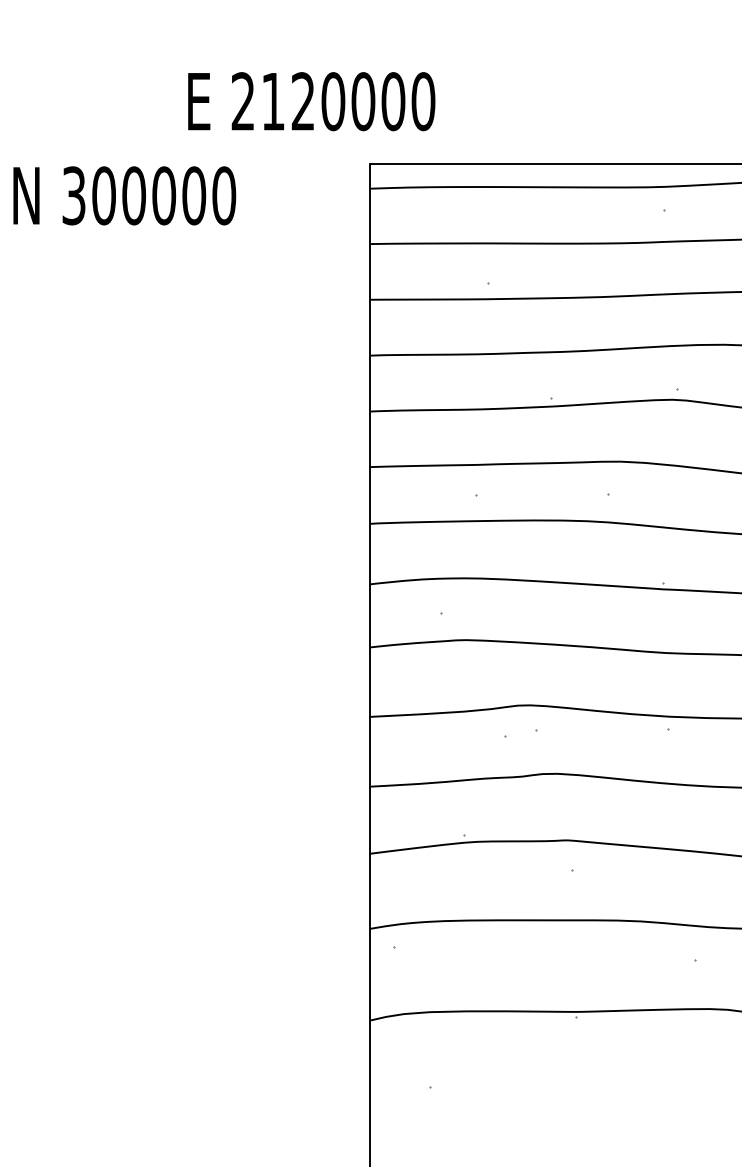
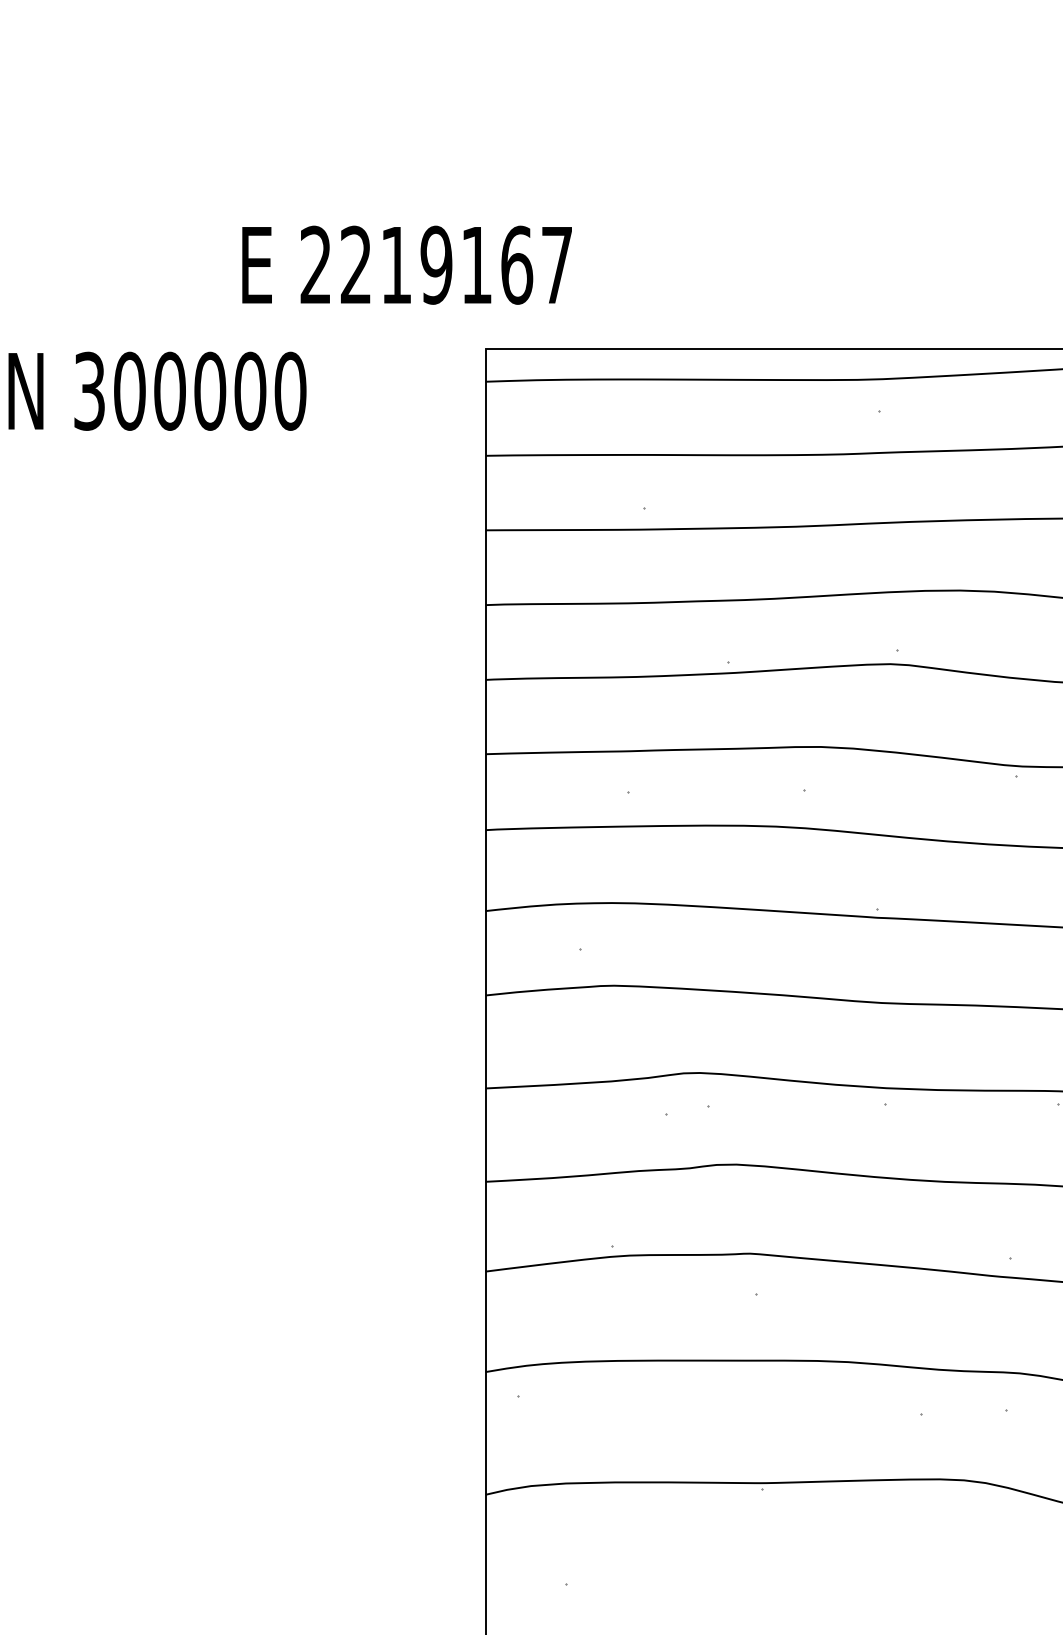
text: (348, 101) -> (456, 264), 2120000 -> 2219167

